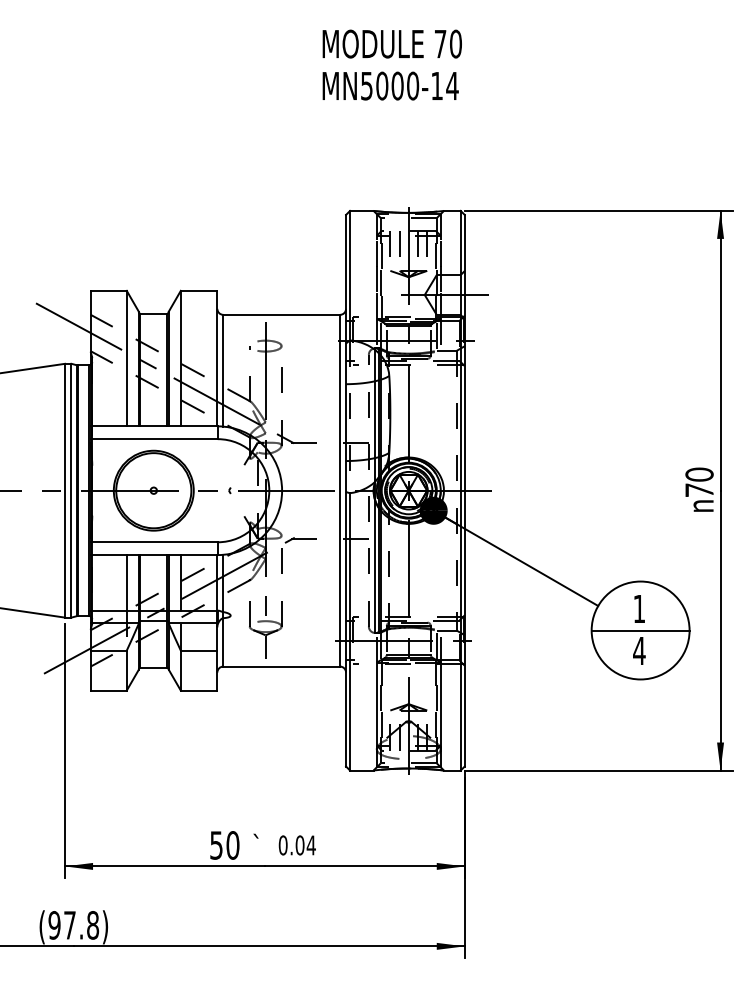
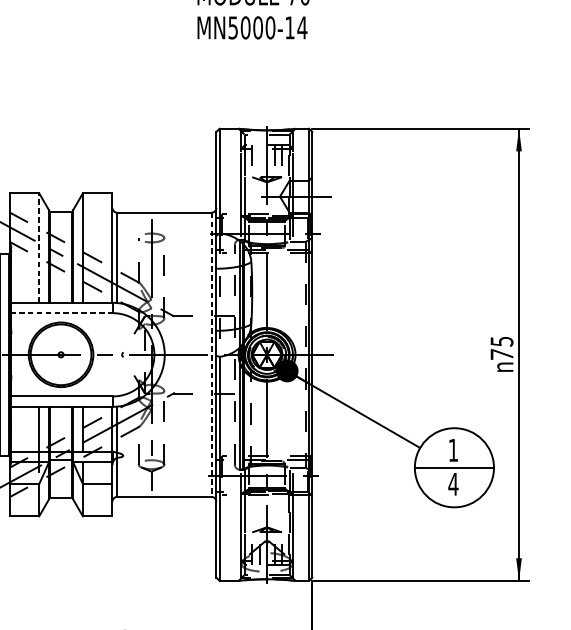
line: (399, 243) -> (259, 155), removed
line: (126, 358) -> (39, 247), solid -> dashed
line: (154, 439) -> (61, 313), solid -> dashed
text: (699, 474) -> (502, 341), 70 -> 75
line: (340, 490) -> (211, 354), solid -> dashed

